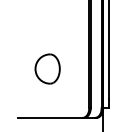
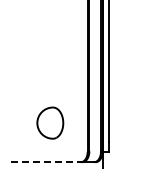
part: (47, 68) -> (50, 122), moved
line: (49, 118) -> (45, 162), solid -> dashed

